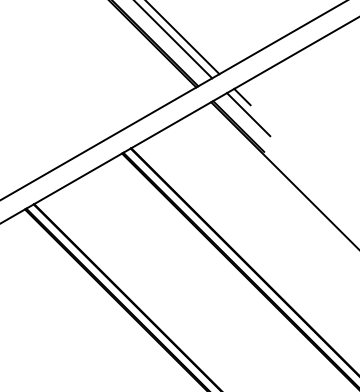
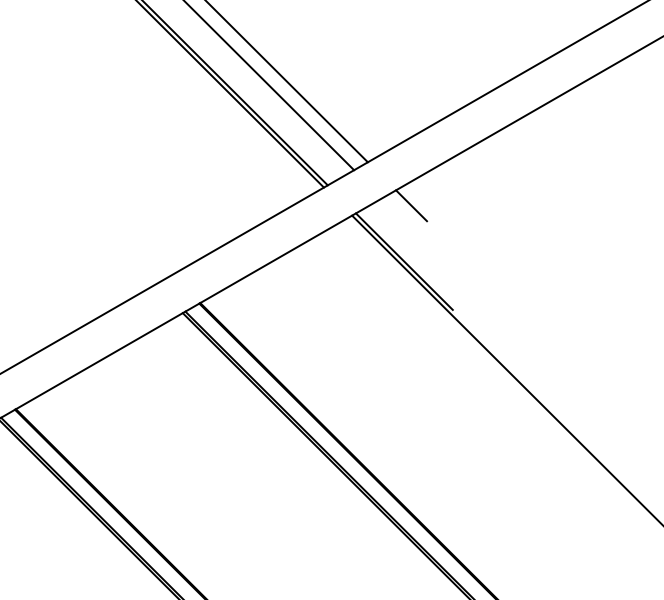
line: (248, 114) -> (423, 238), removed

